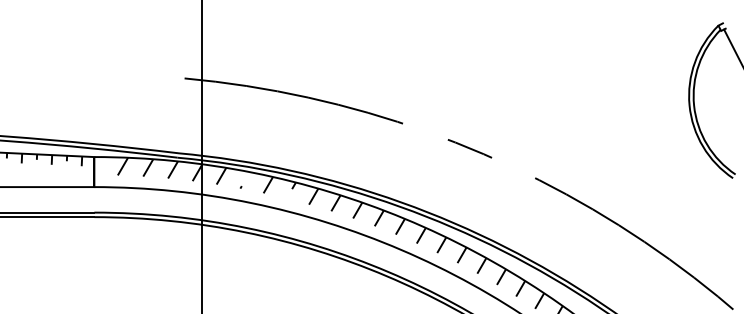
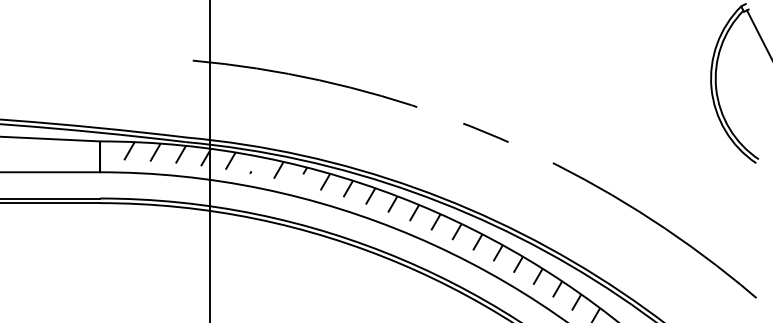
hatch: (44, 159) -> (48, 143), removed

